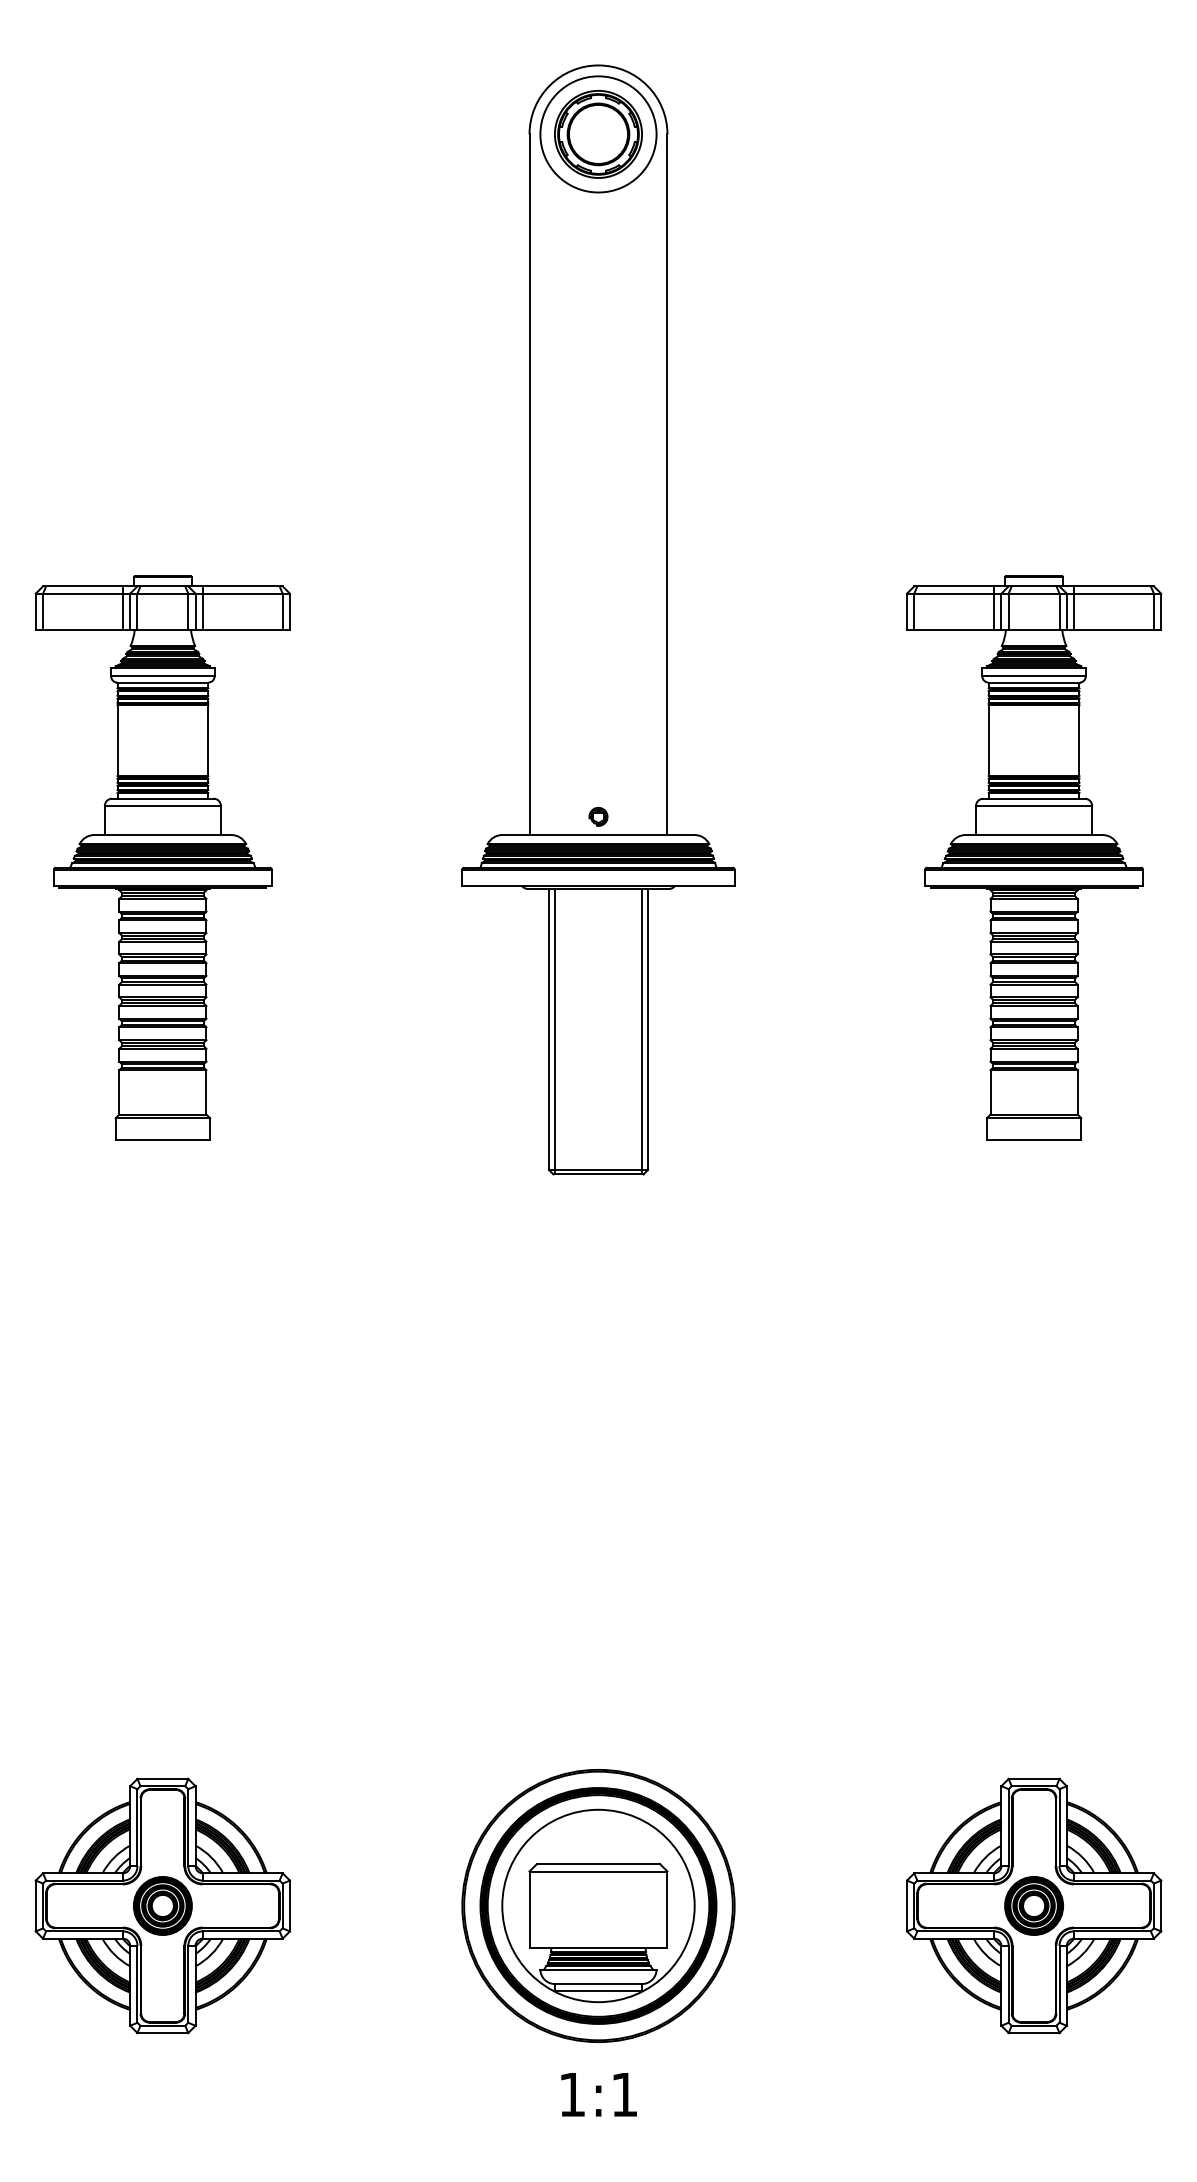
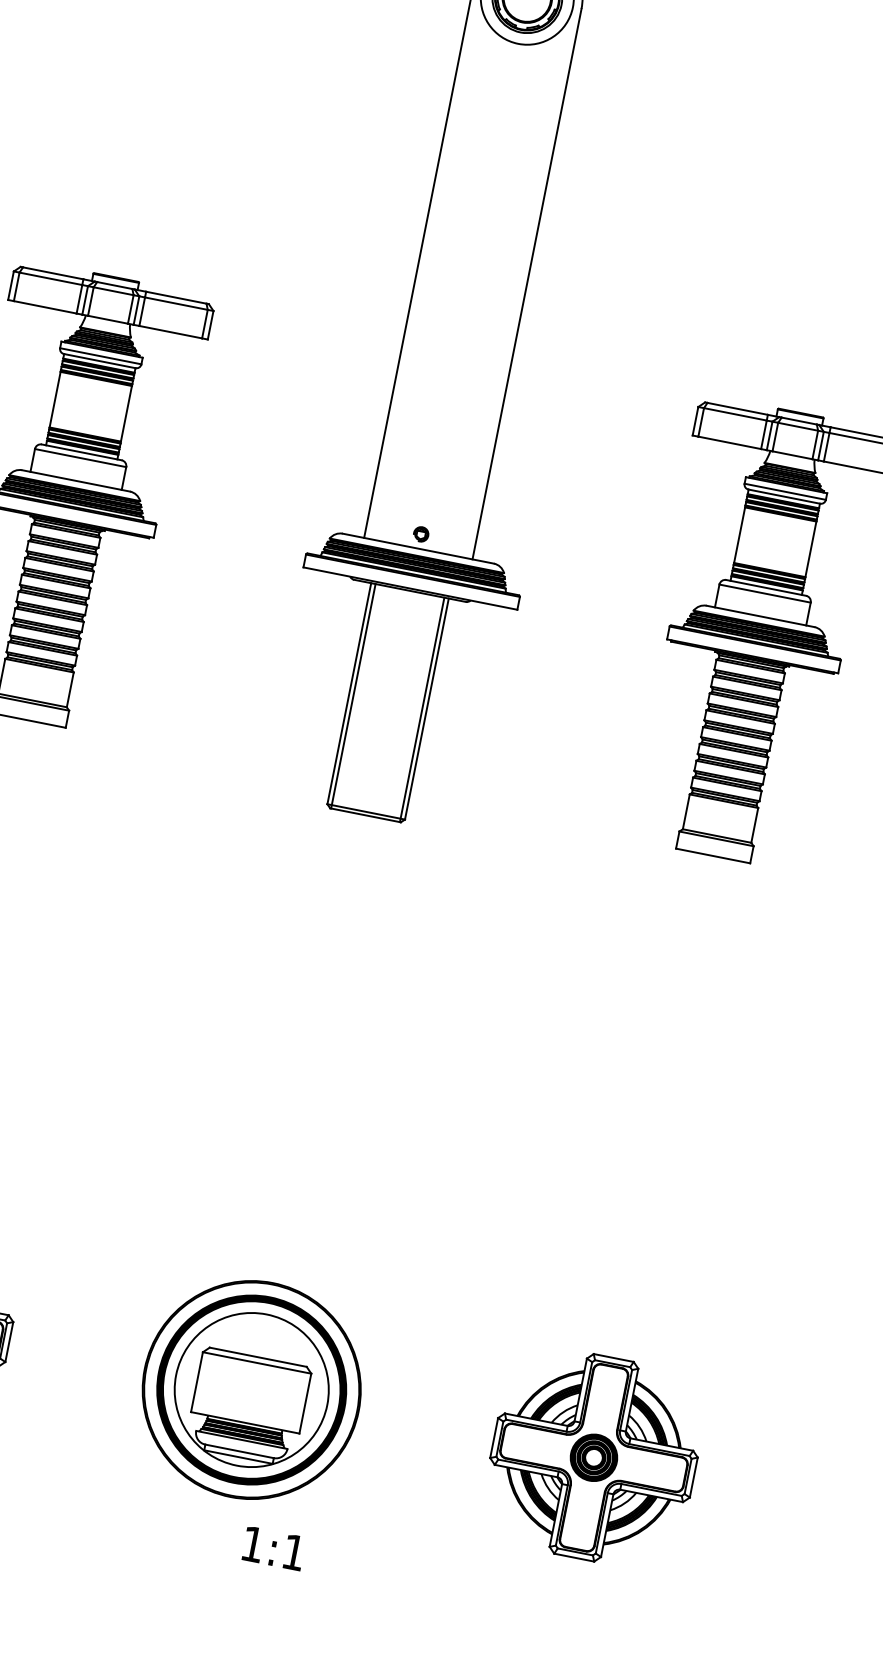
text: (598, 2094) -> (273, 1548), moved

